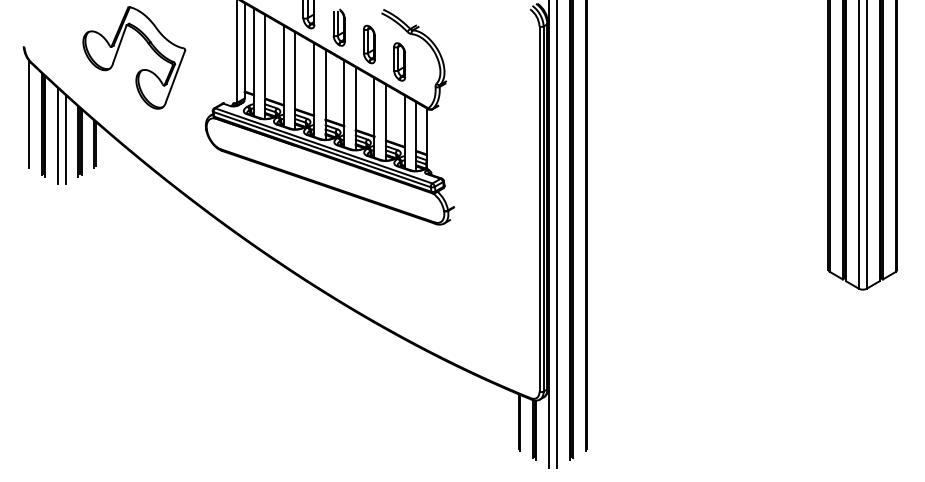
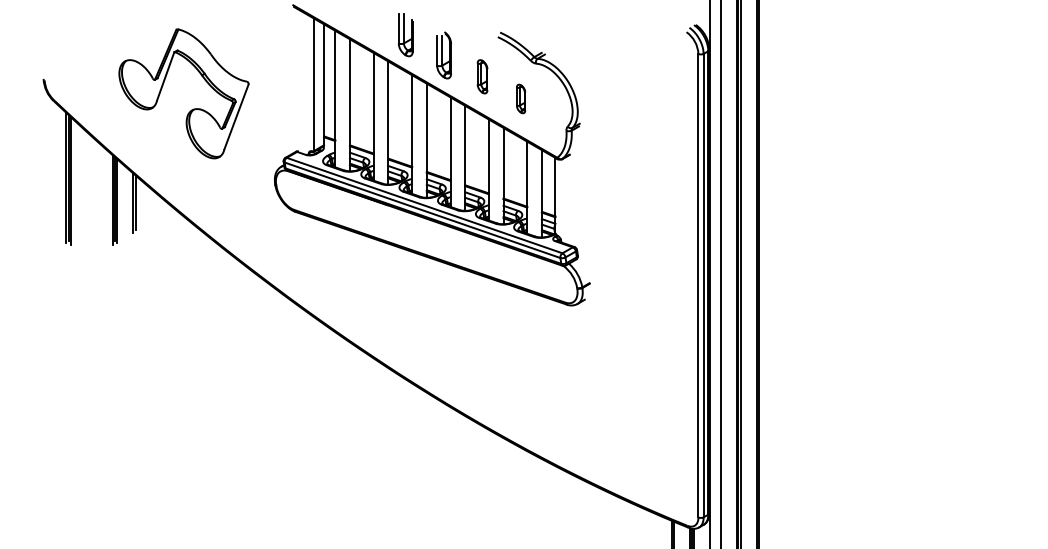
part: (369, 44) -> (482, 76), size x0.7
part: (399, 61) -> (520, 98), size x0.6
line: (29, 113) -> (50, 164), removed
line: (57, 135) -> (86, 192), removed
line: (65, 139) -> (96, 197), removed

